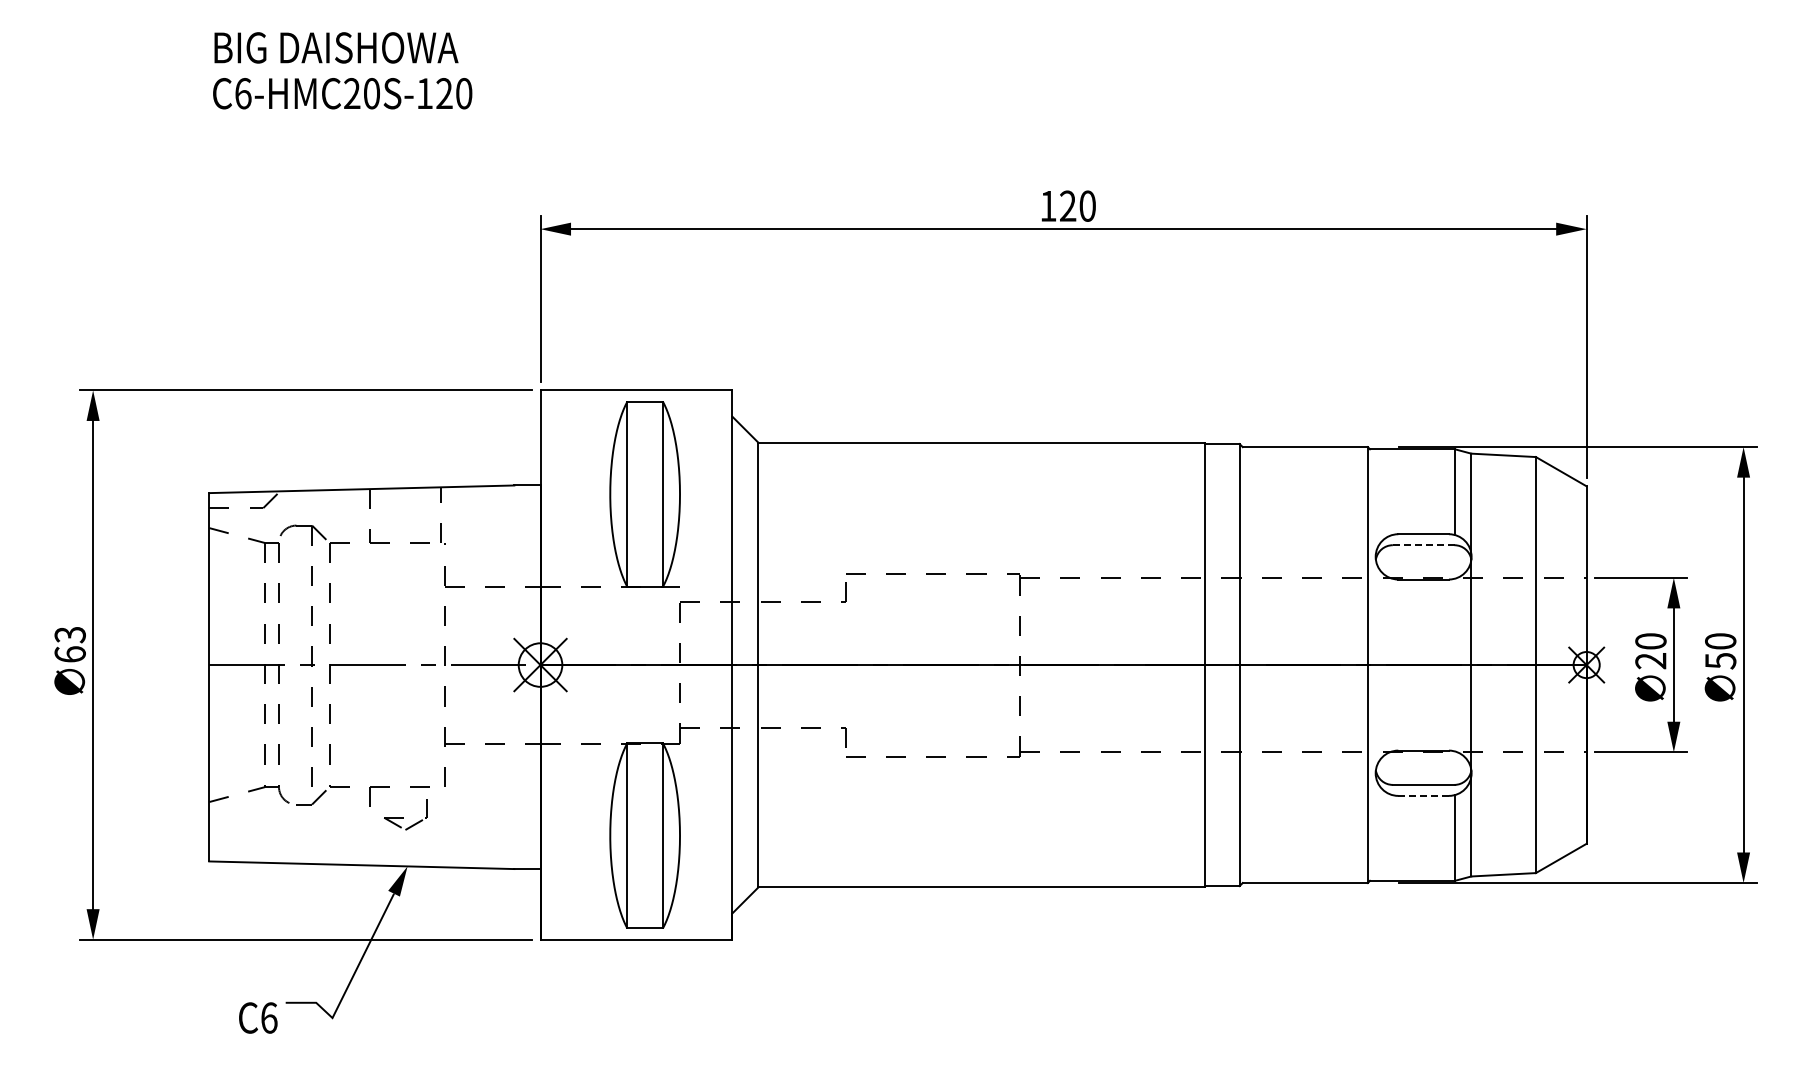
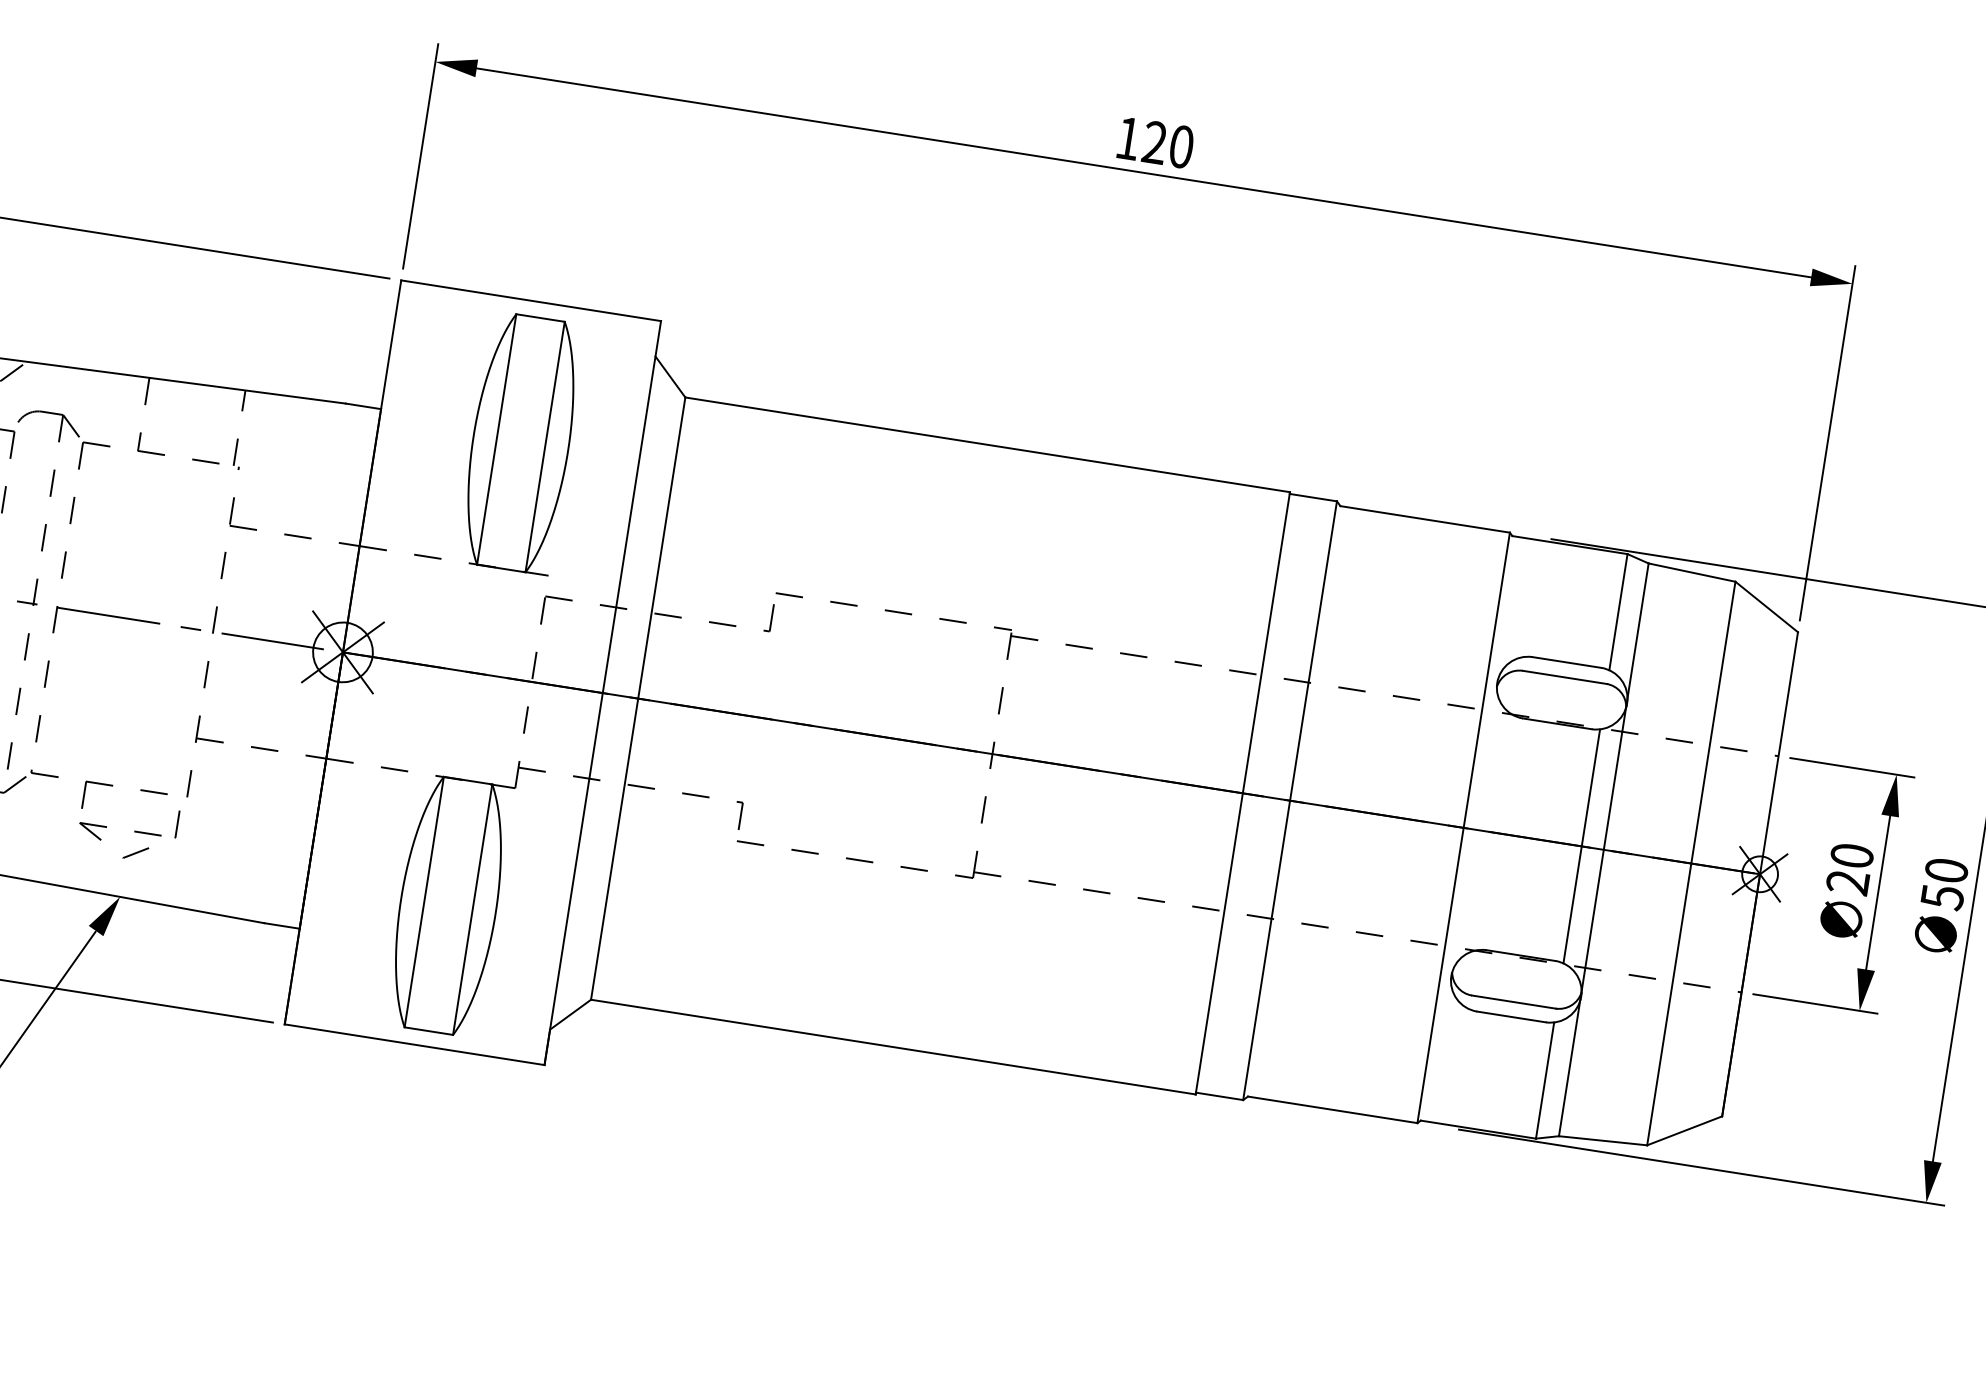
line: (1423, 545) -> (1564, 677), dashed -> solid
line: (1455, 664) -> (1582, 845), added
line: (1423, 795) -> (1511, 1016), dashed -> solid
part: (405, 817) -> (127, 830), size x1.67

